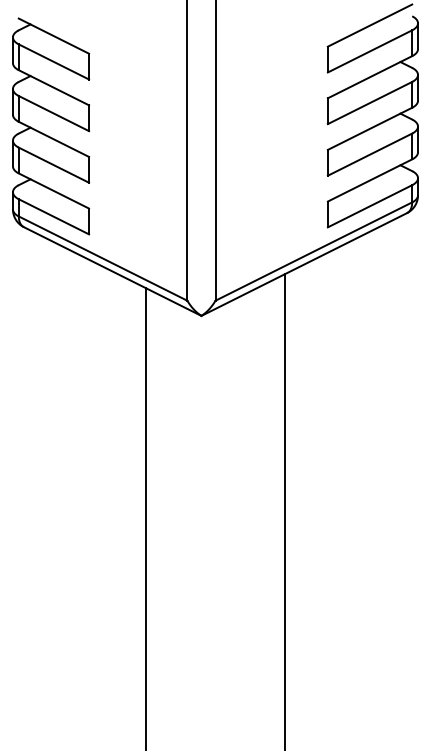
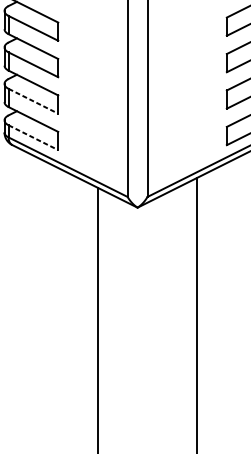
line: (54, 165) -> (33, 101), solid -> dashed
line: (54, 217) -> (33, 138), solid -> dashed

